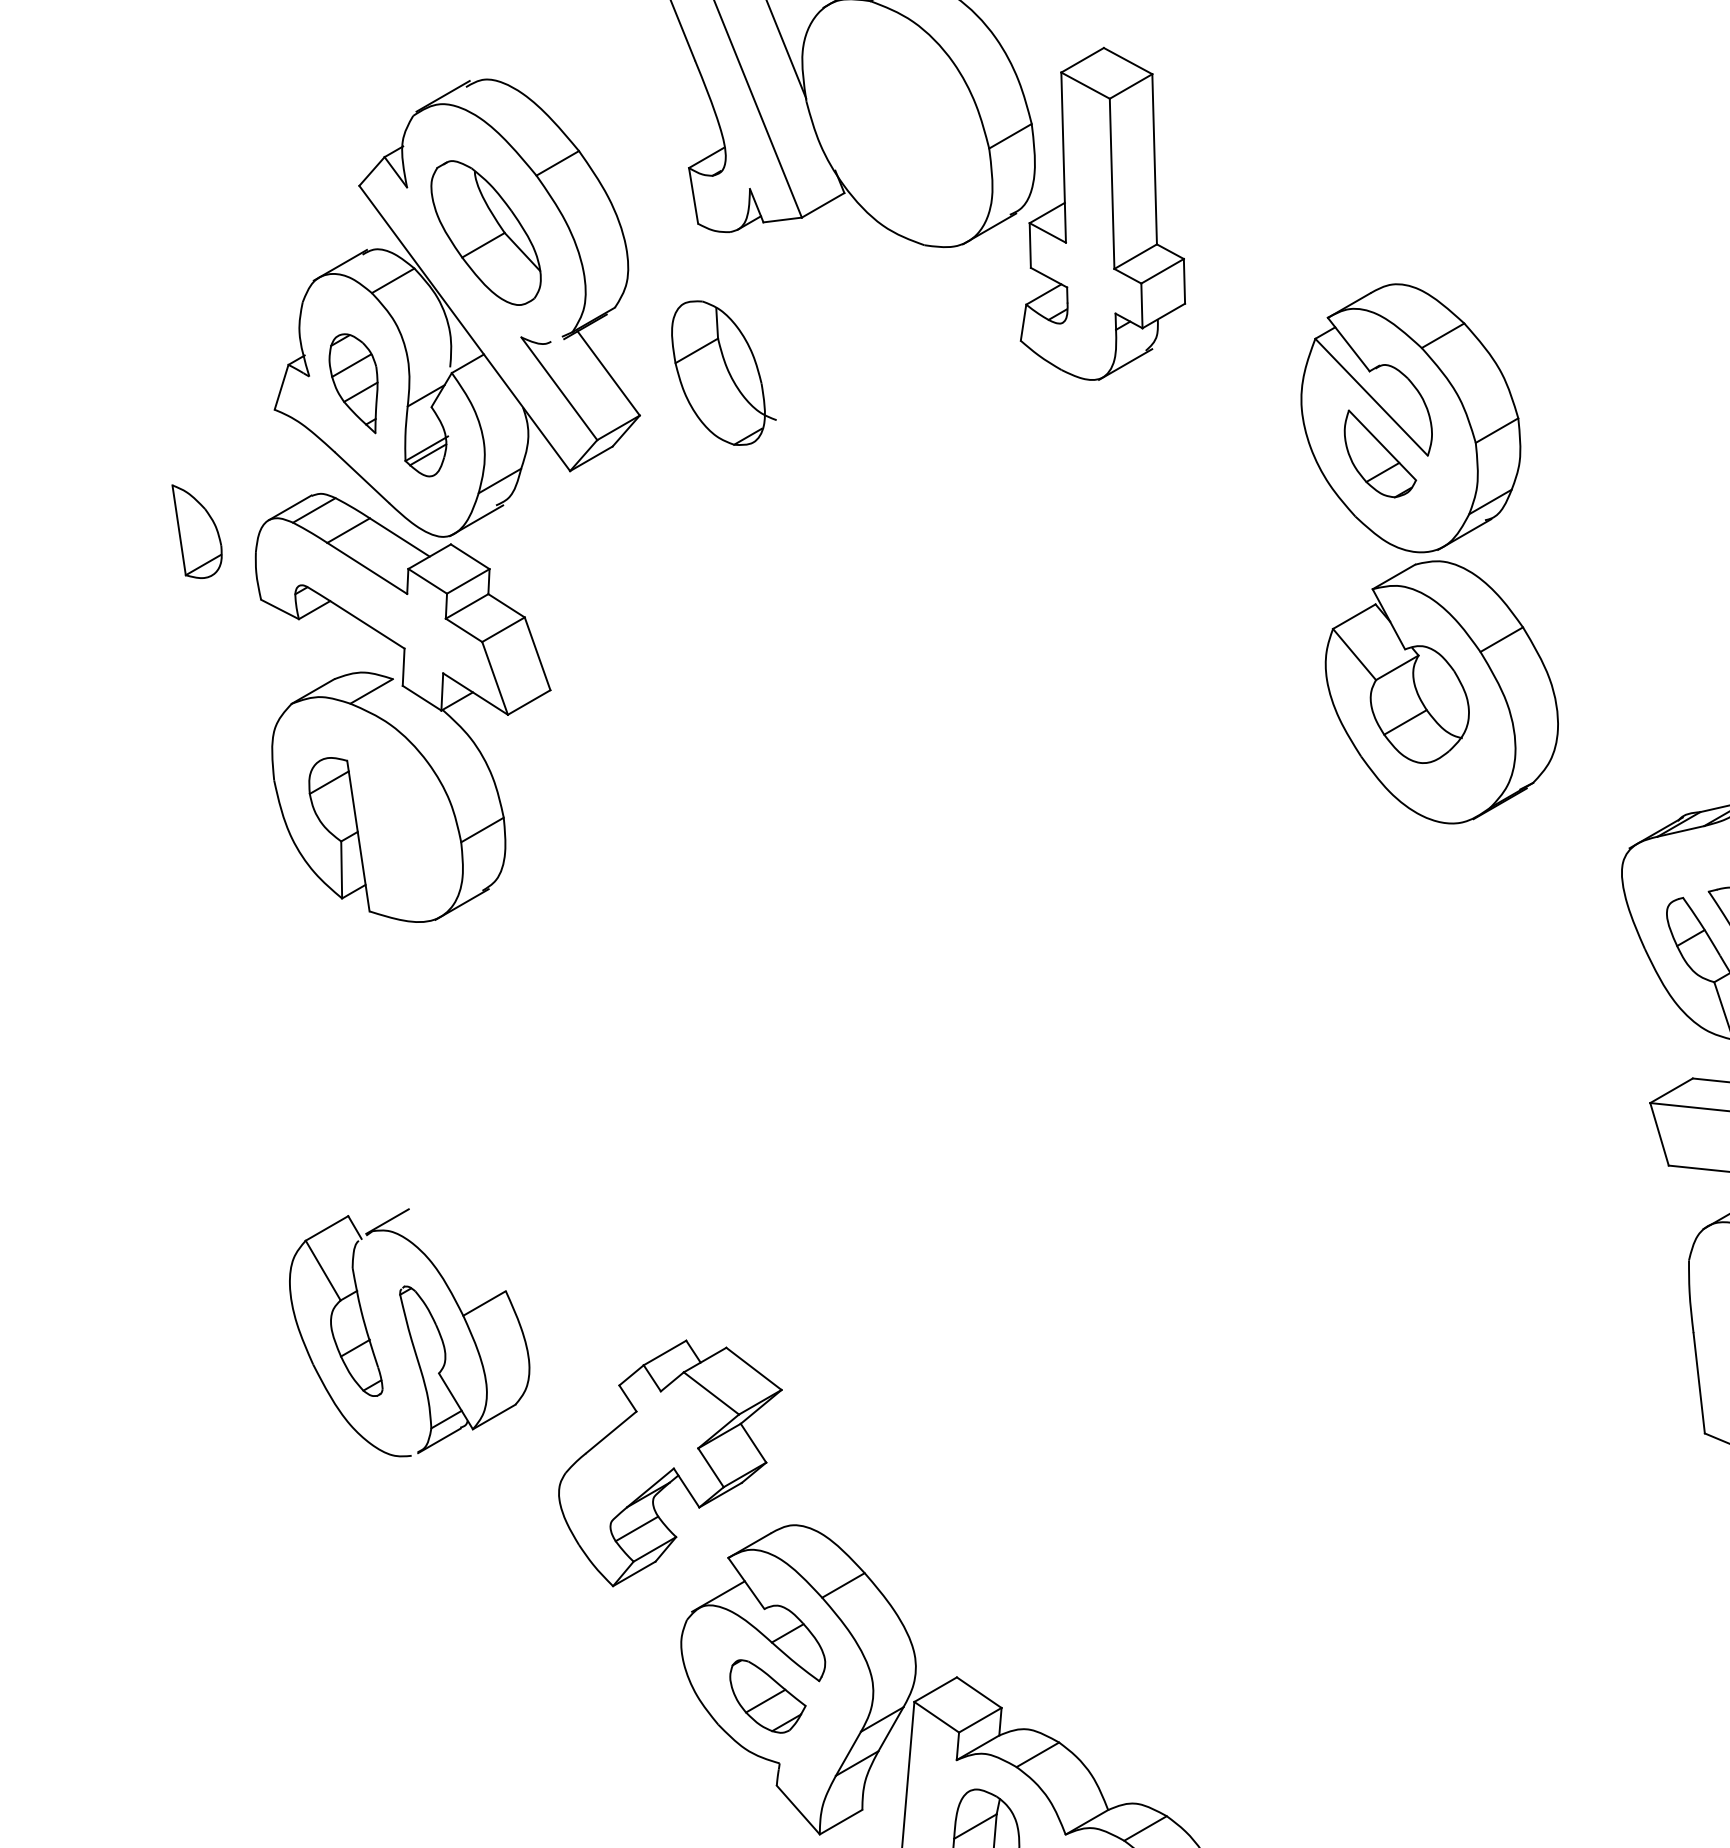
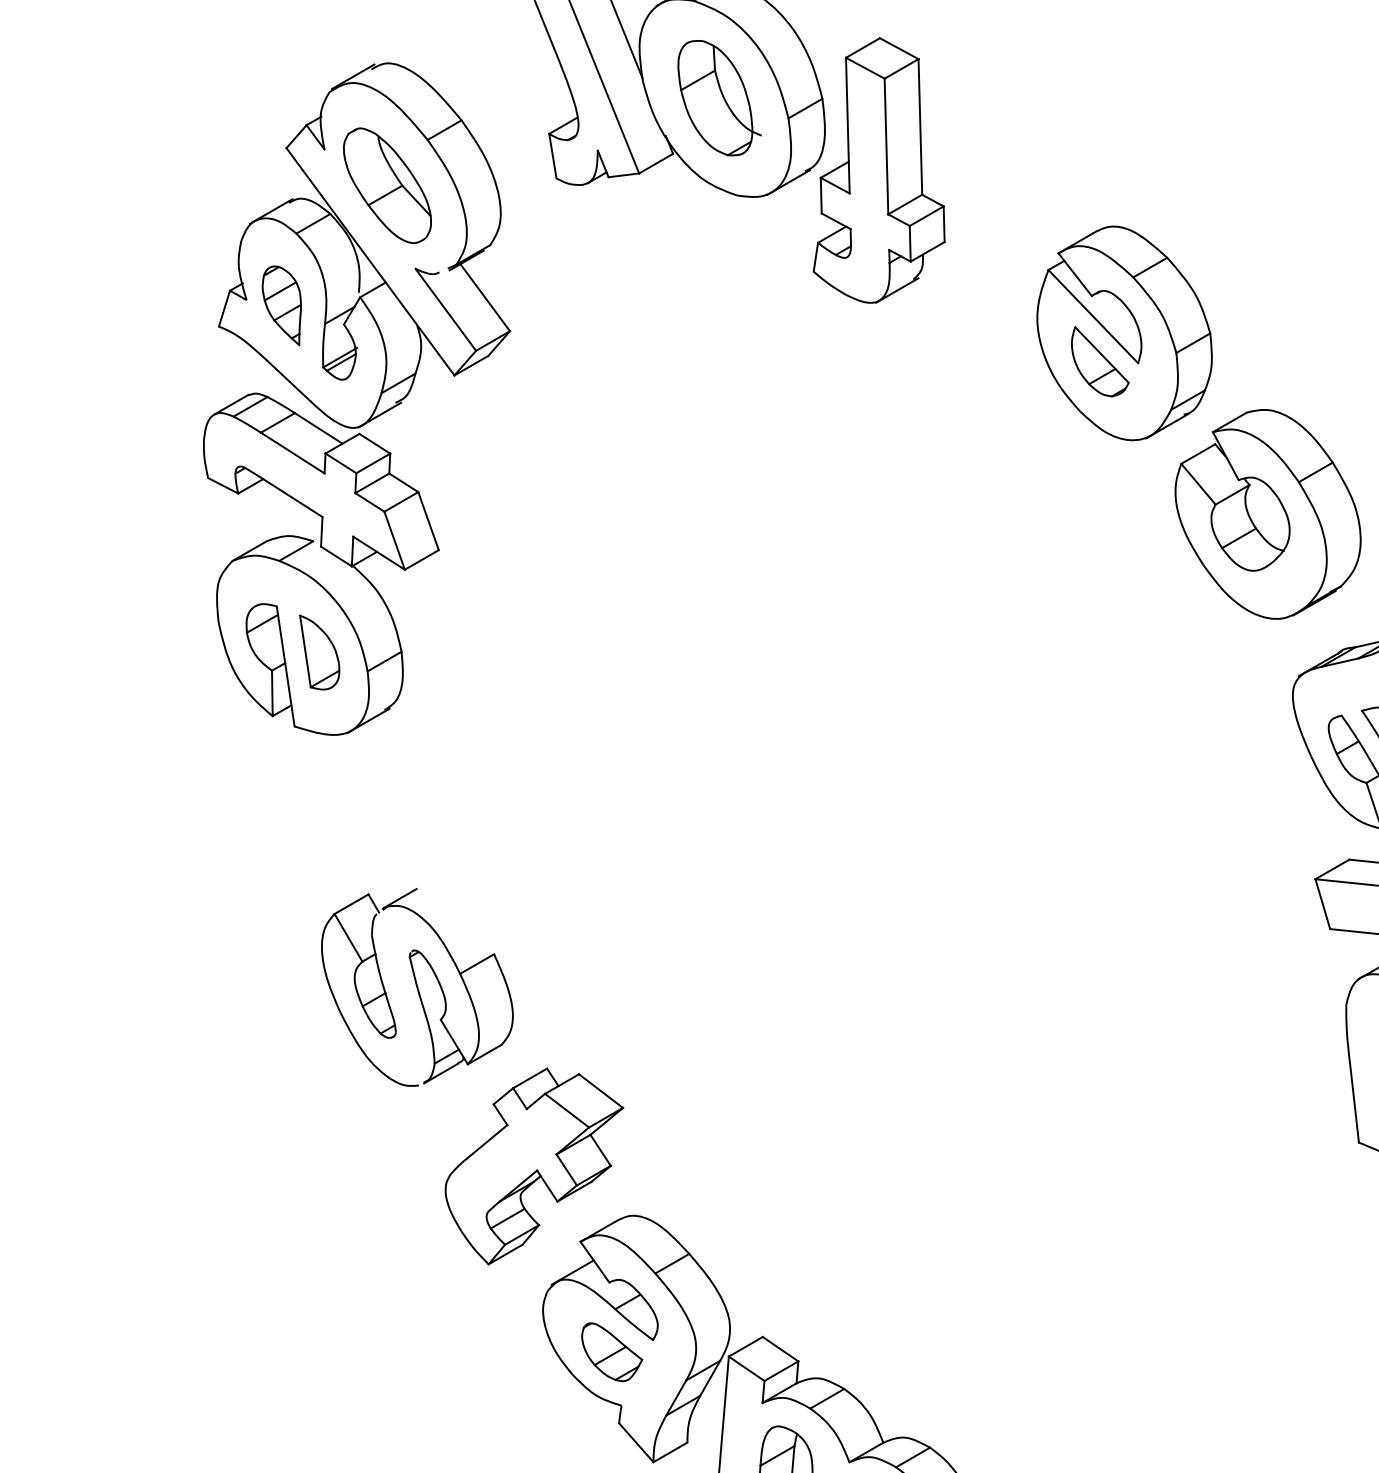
part: (723, 372) -> (719, 97), moved
part: (196, 531) -> (319, 652), moved
part: (1441, 692) -> (1267, 514), moved
part: (409, 1332) -> (417, 987), moved

